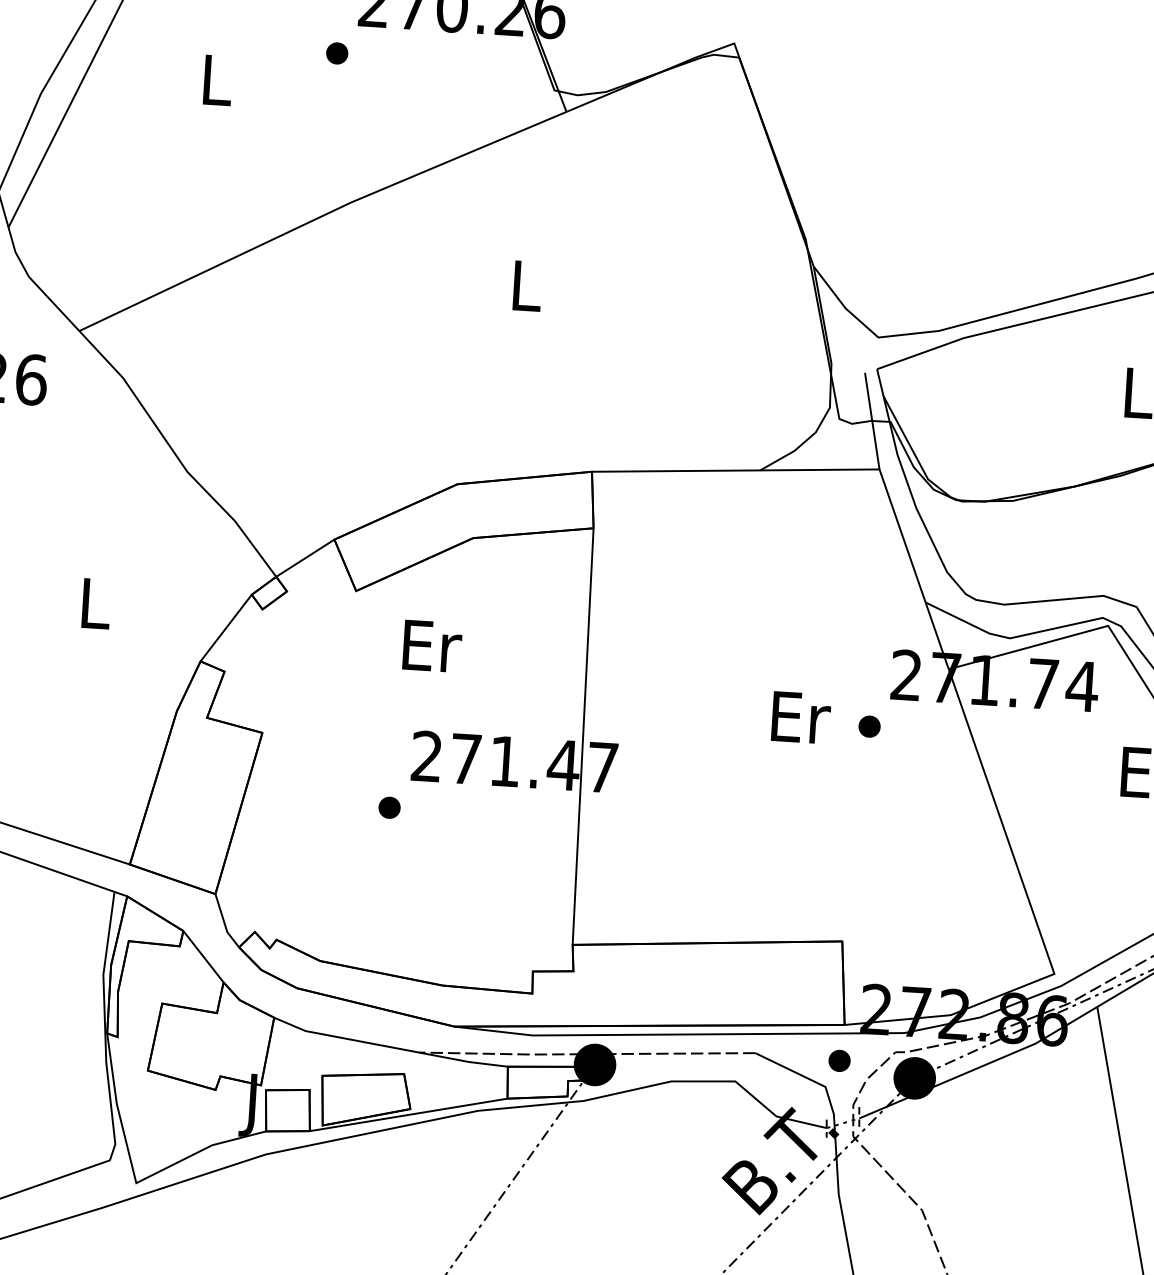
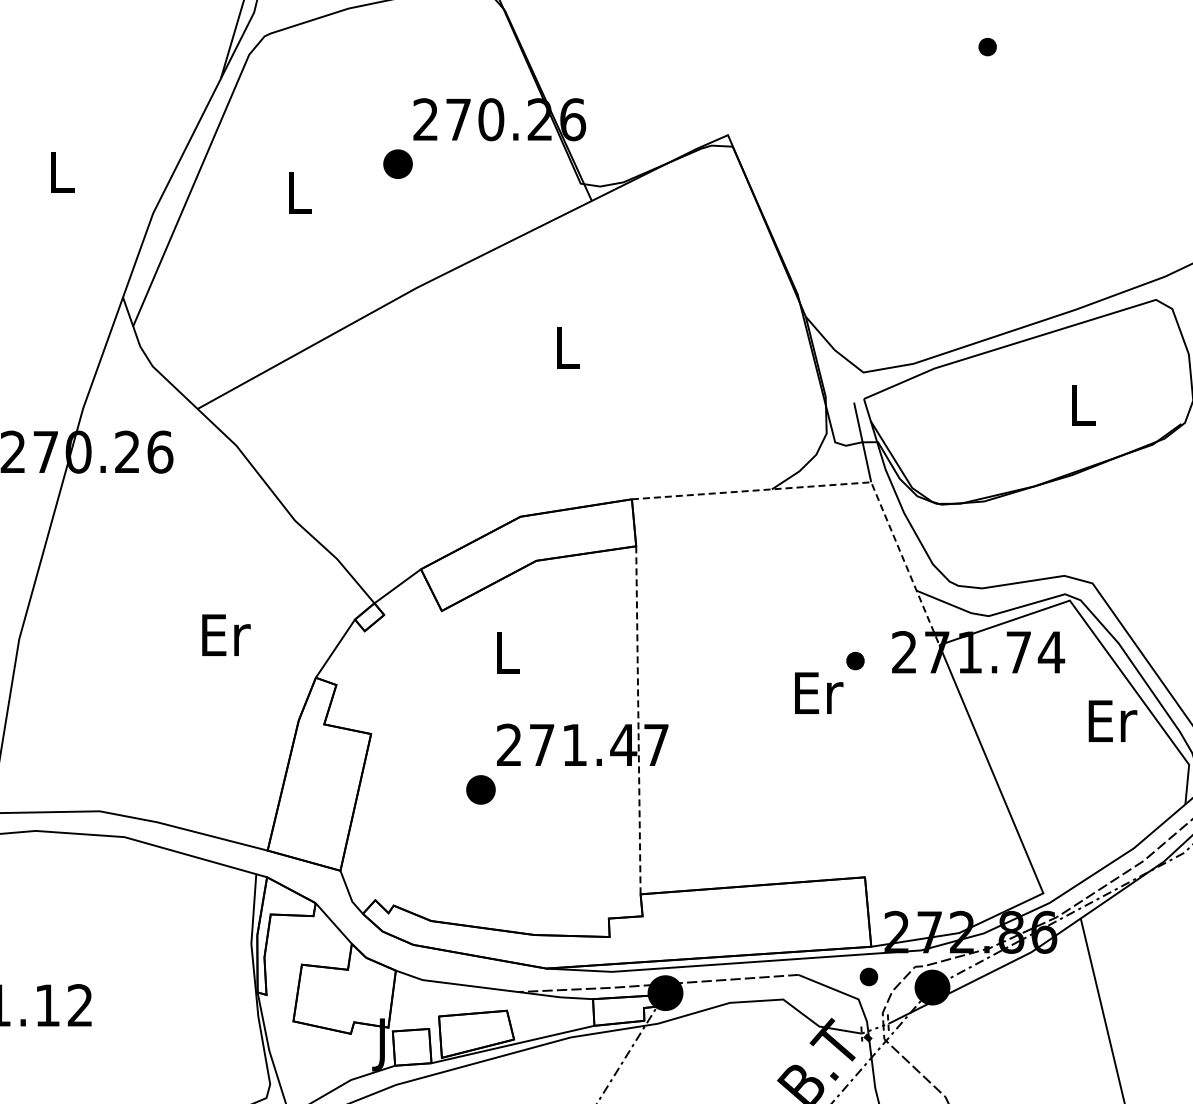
part: (336, 53) -> (397, 164), size x1.6
line: (842, 469) -> (840, 484), solid -> dashed
text: (96, 602) -> (226, 634), L -> Er
text: (432, 645) -> (508, 652), Er -> L
part: (869, 727) -> (855, 661), moved
line: (583, 735) -> (638, 719), solid -> dashed
part: (389, 807) -> (480, 789), size x1.6

